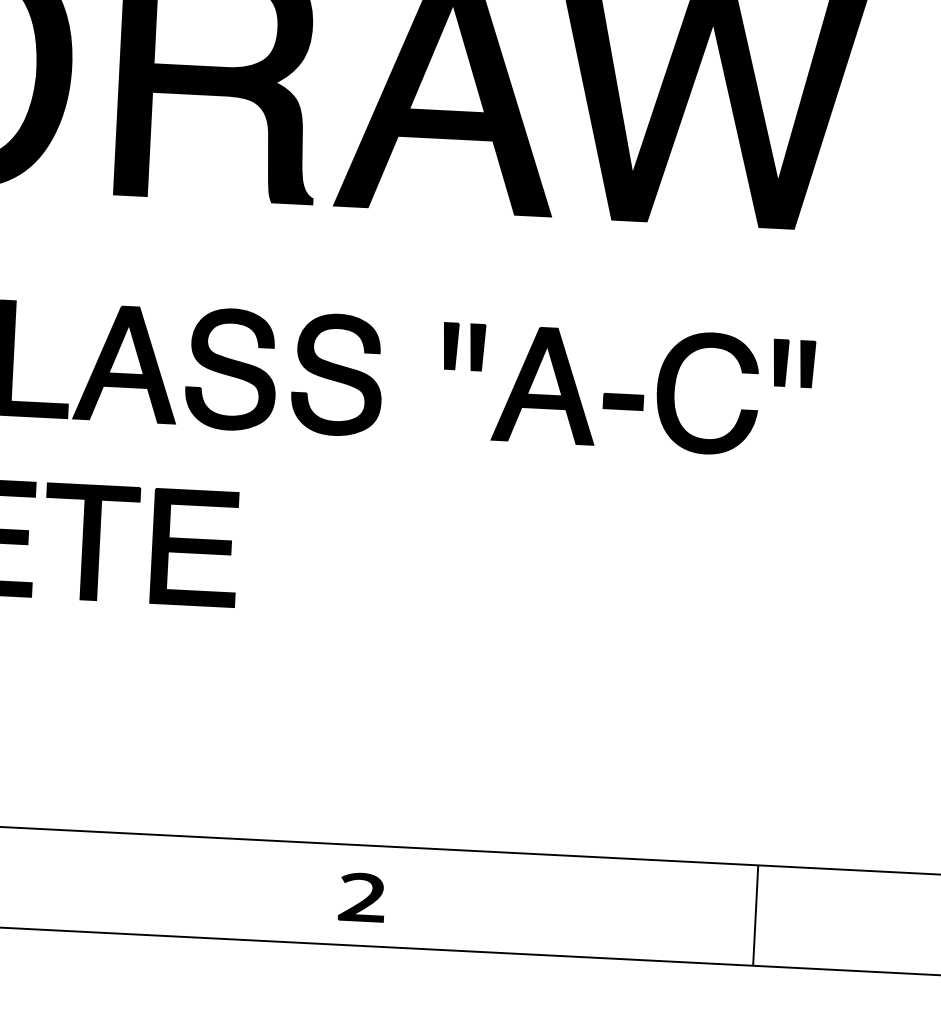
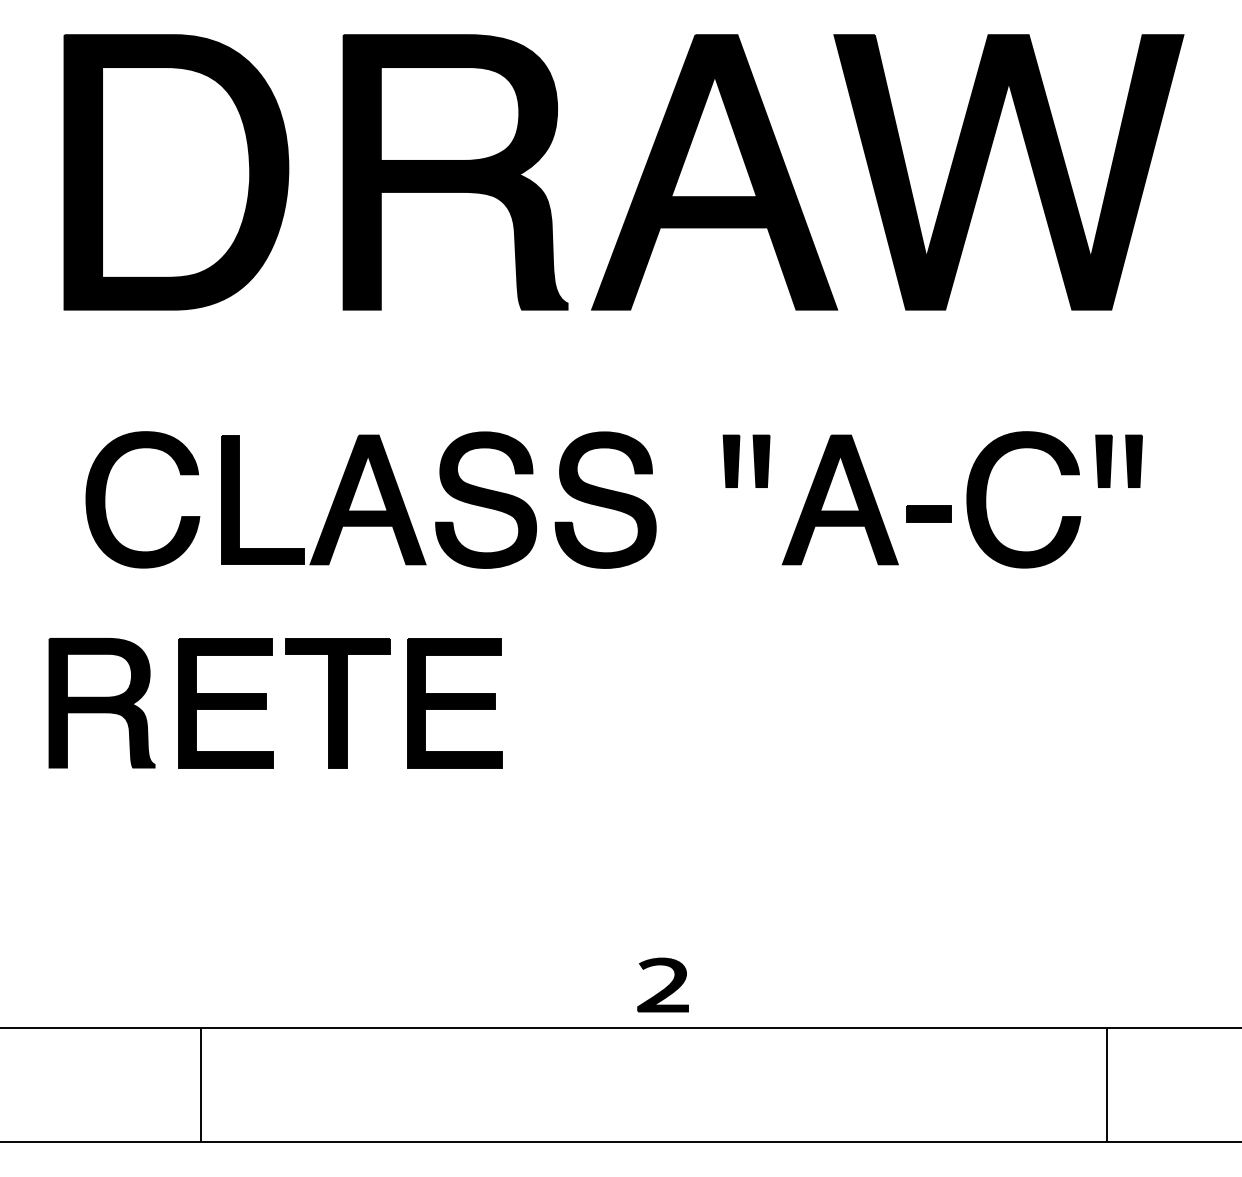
part: (361, 896) -> (662, 984), moved

